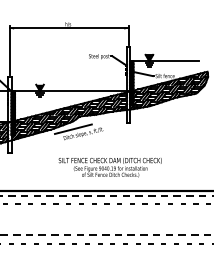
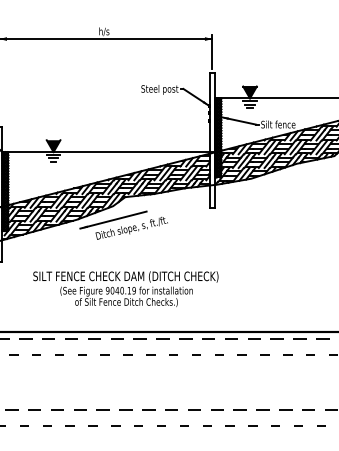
text: (109, 167) -> (124, 288), moved

